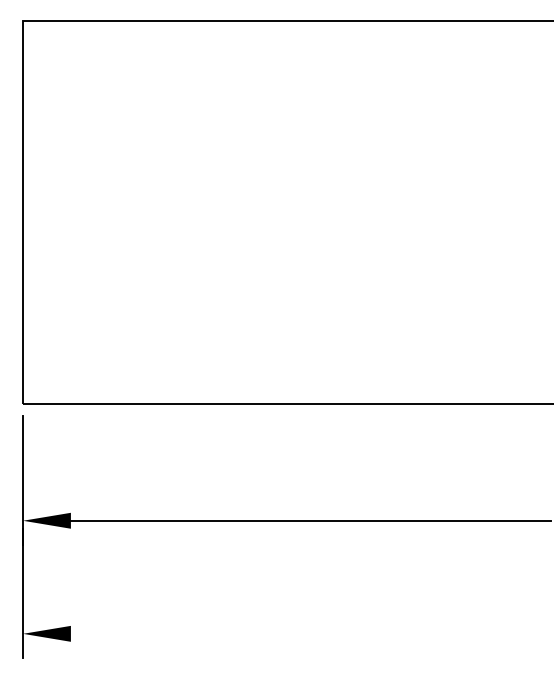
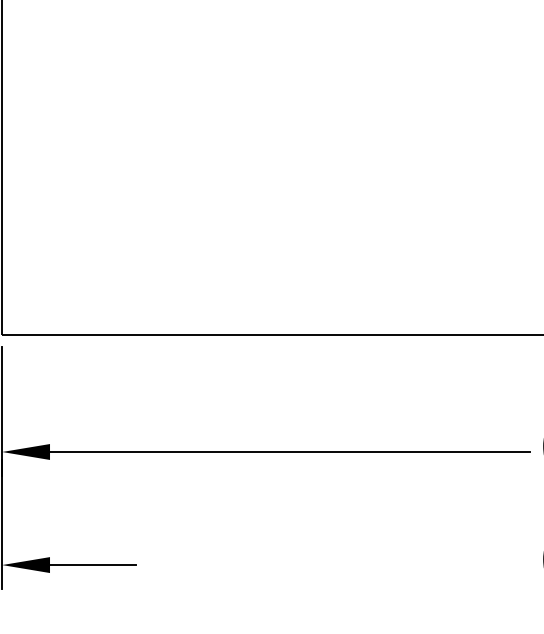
line: (113, 633) -> (92, 564), added

